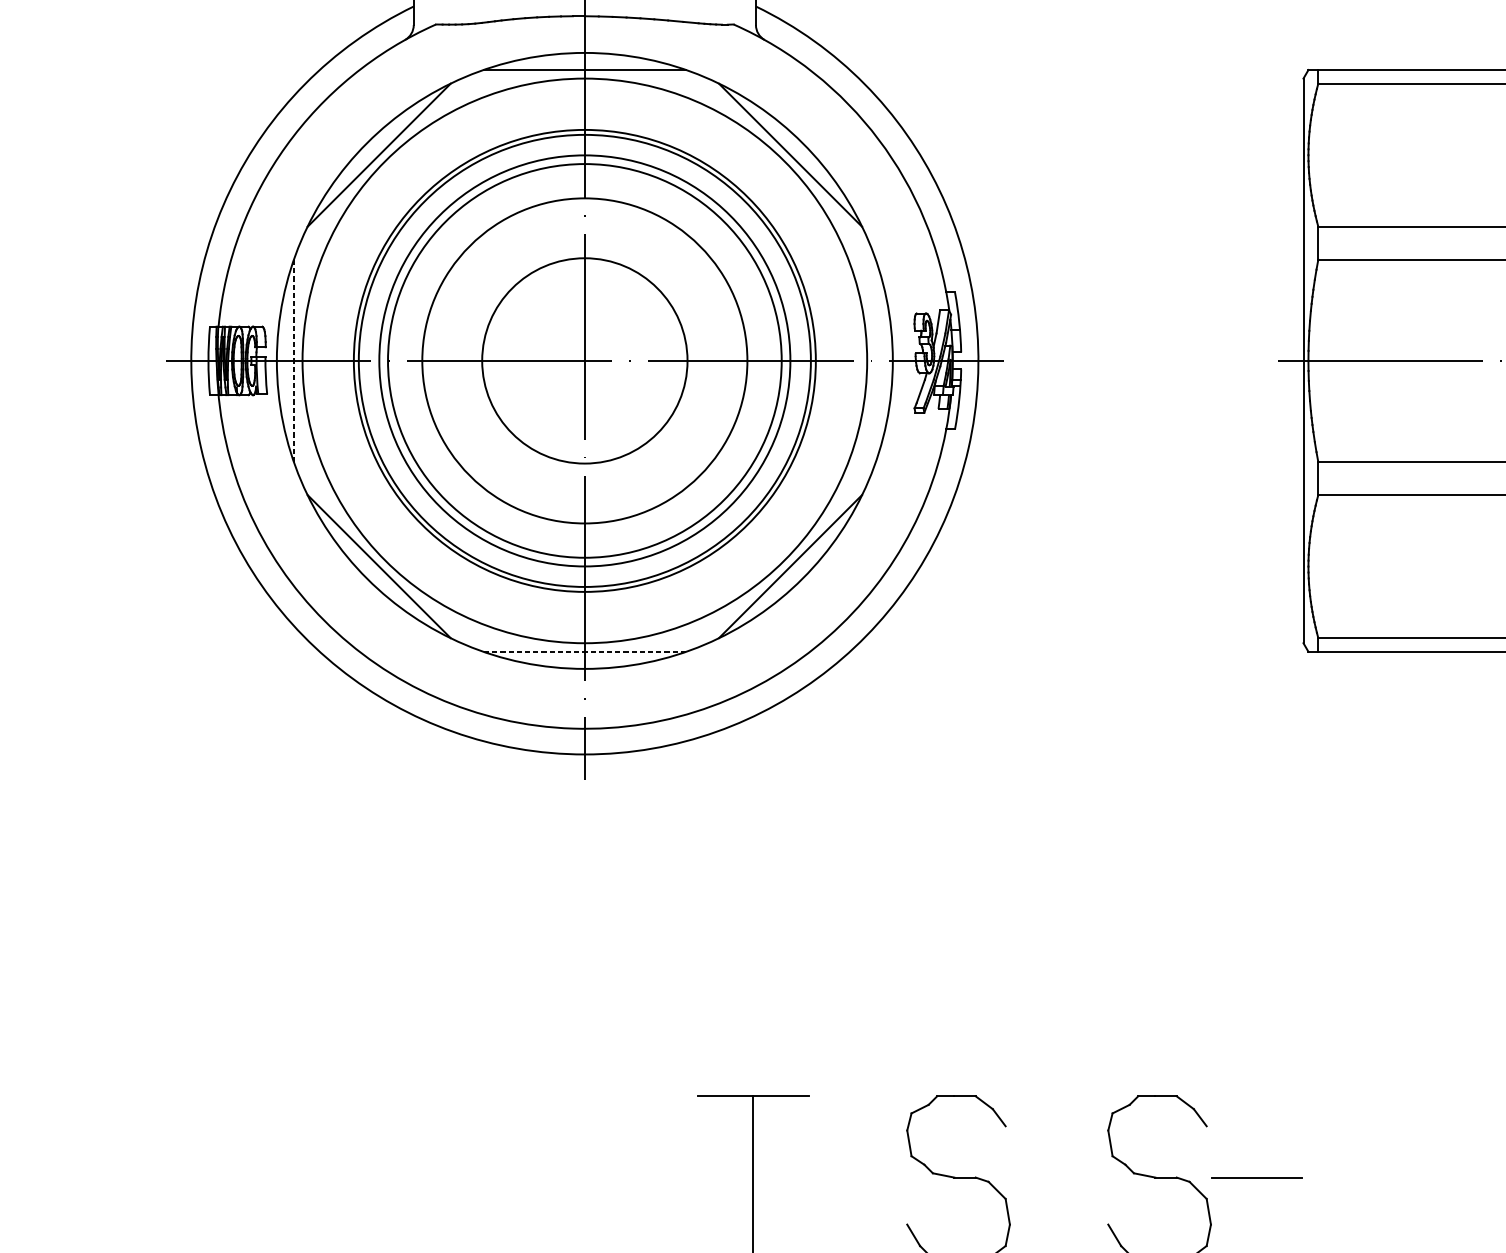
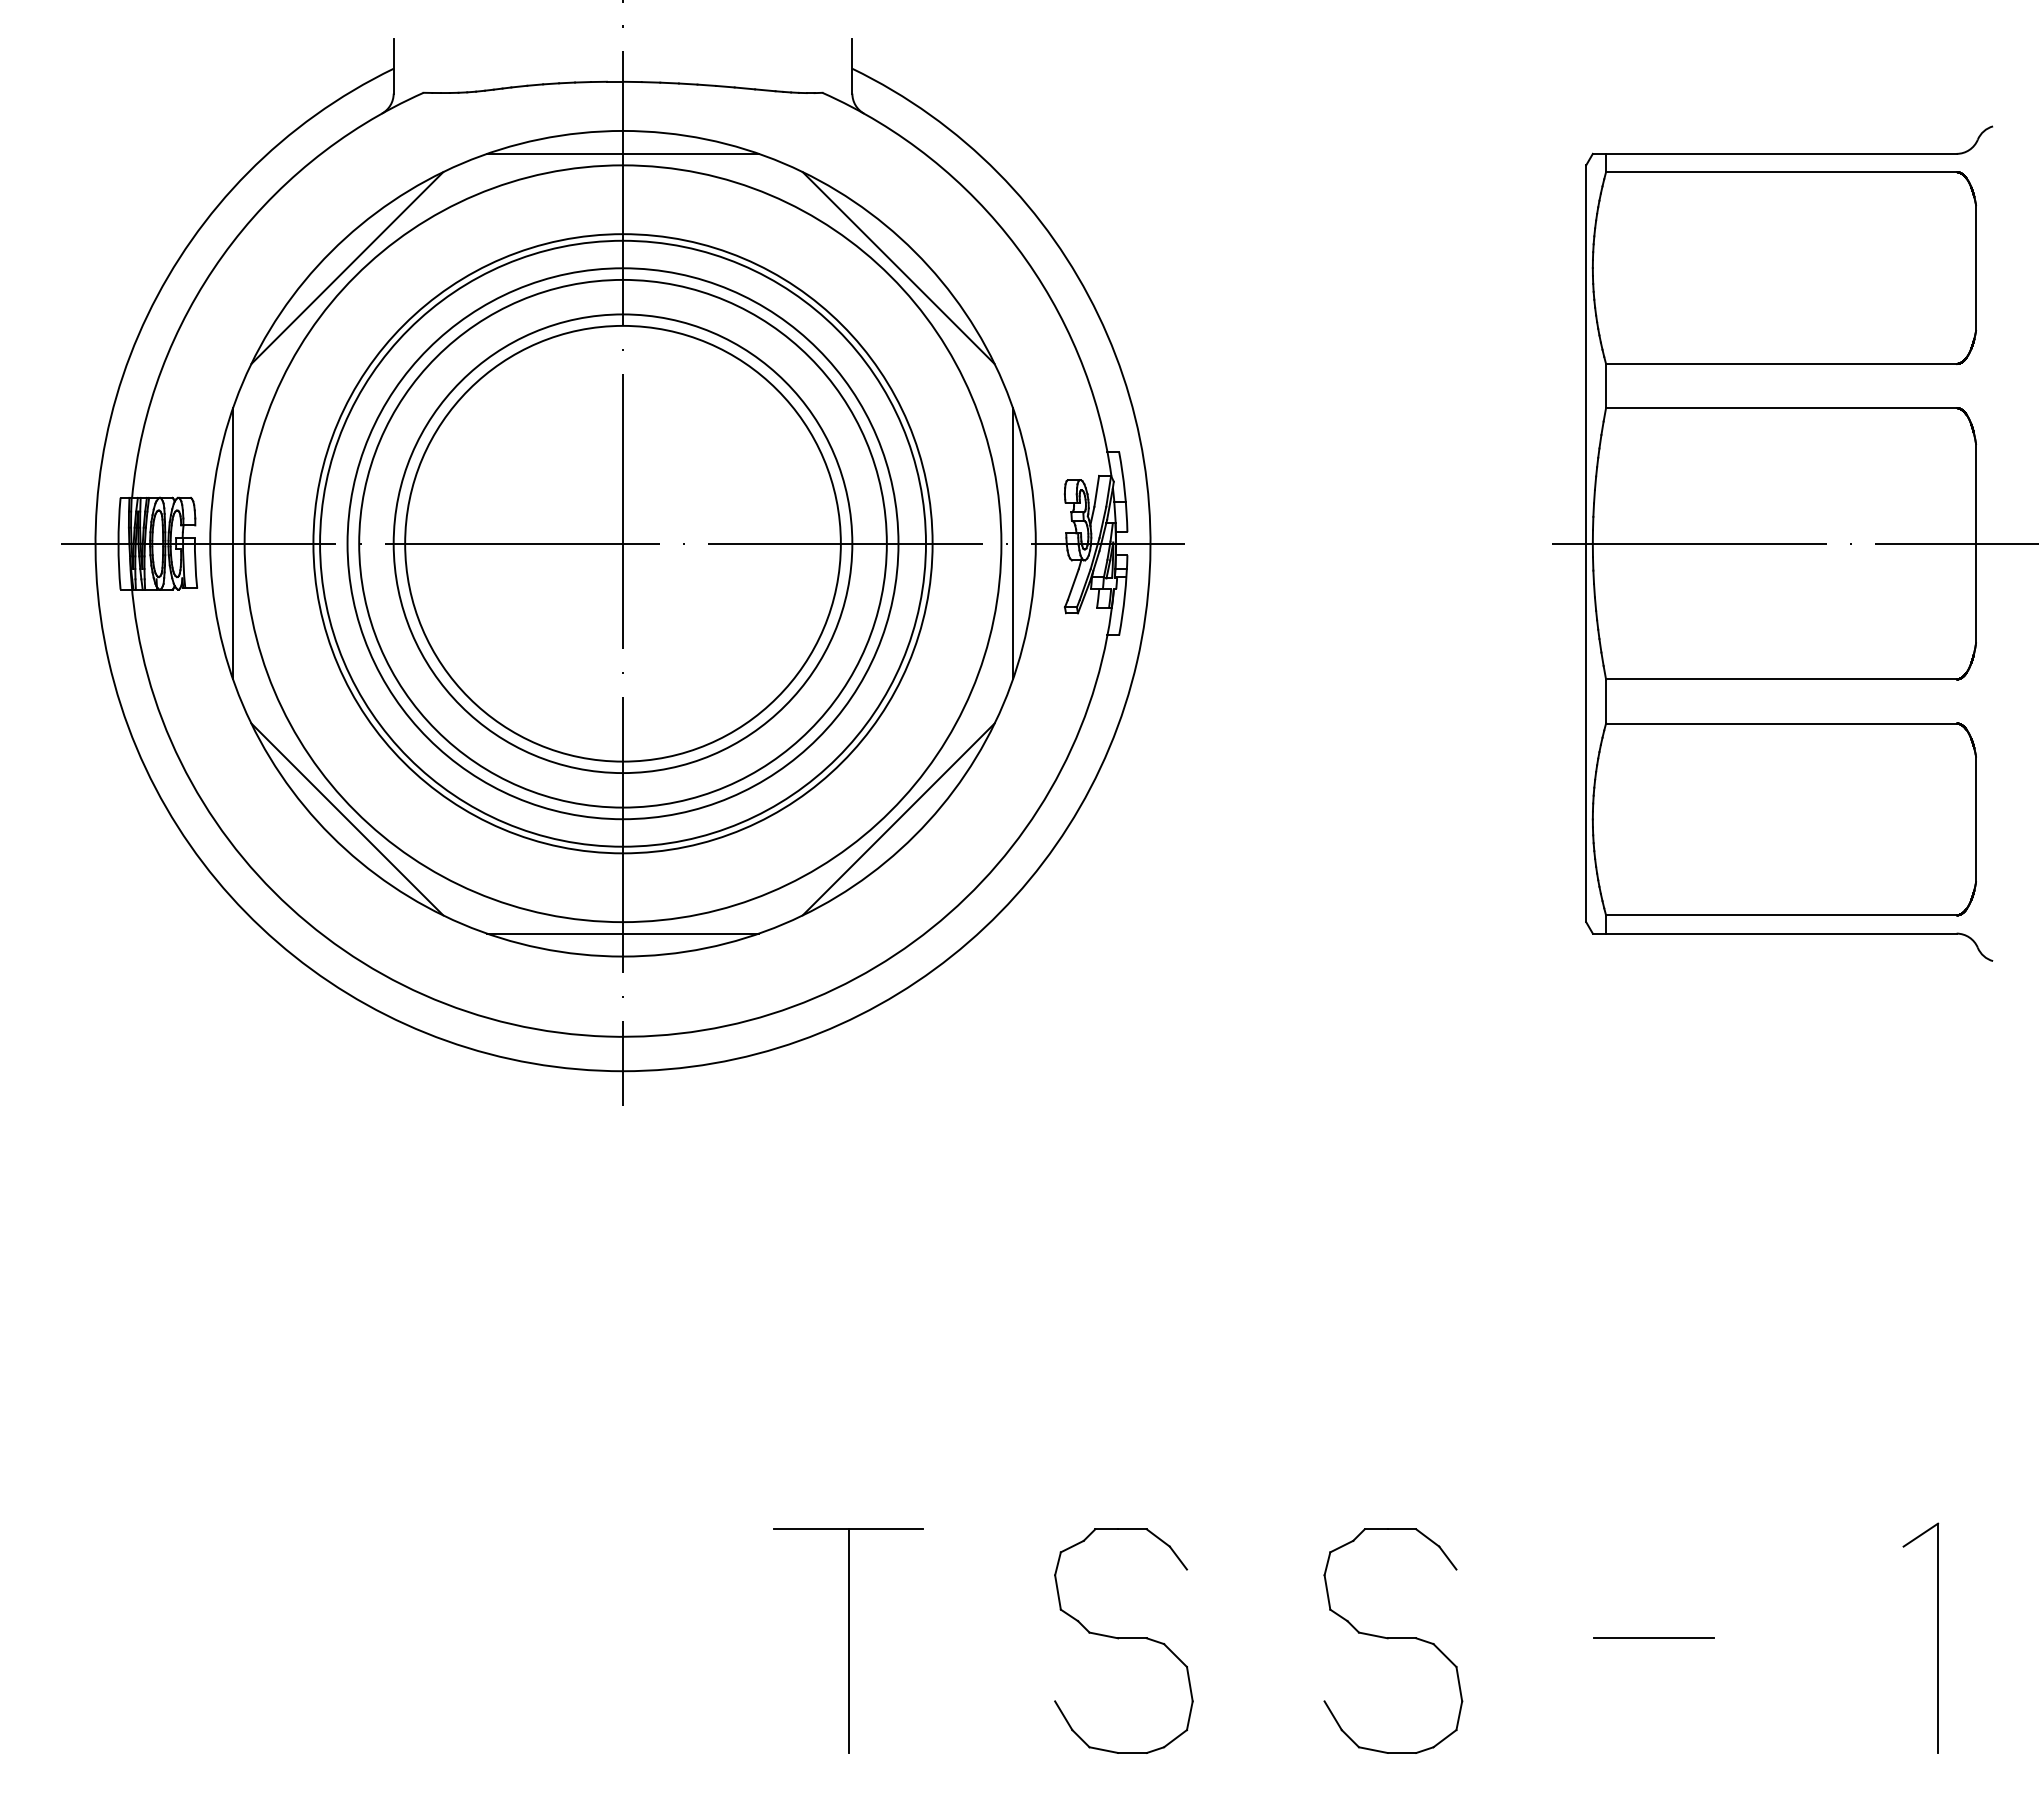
line: (294, 360) -> (233, 543), dashed -> solid
circle: (584, 360) -> (622, 543), size x1.67
line: (875, 360) -> (1012, 543), added
line: (585, 651) -> (623, 933), dashed -> solid
line: (1256, 1176) -> (1653, 1637), moved

